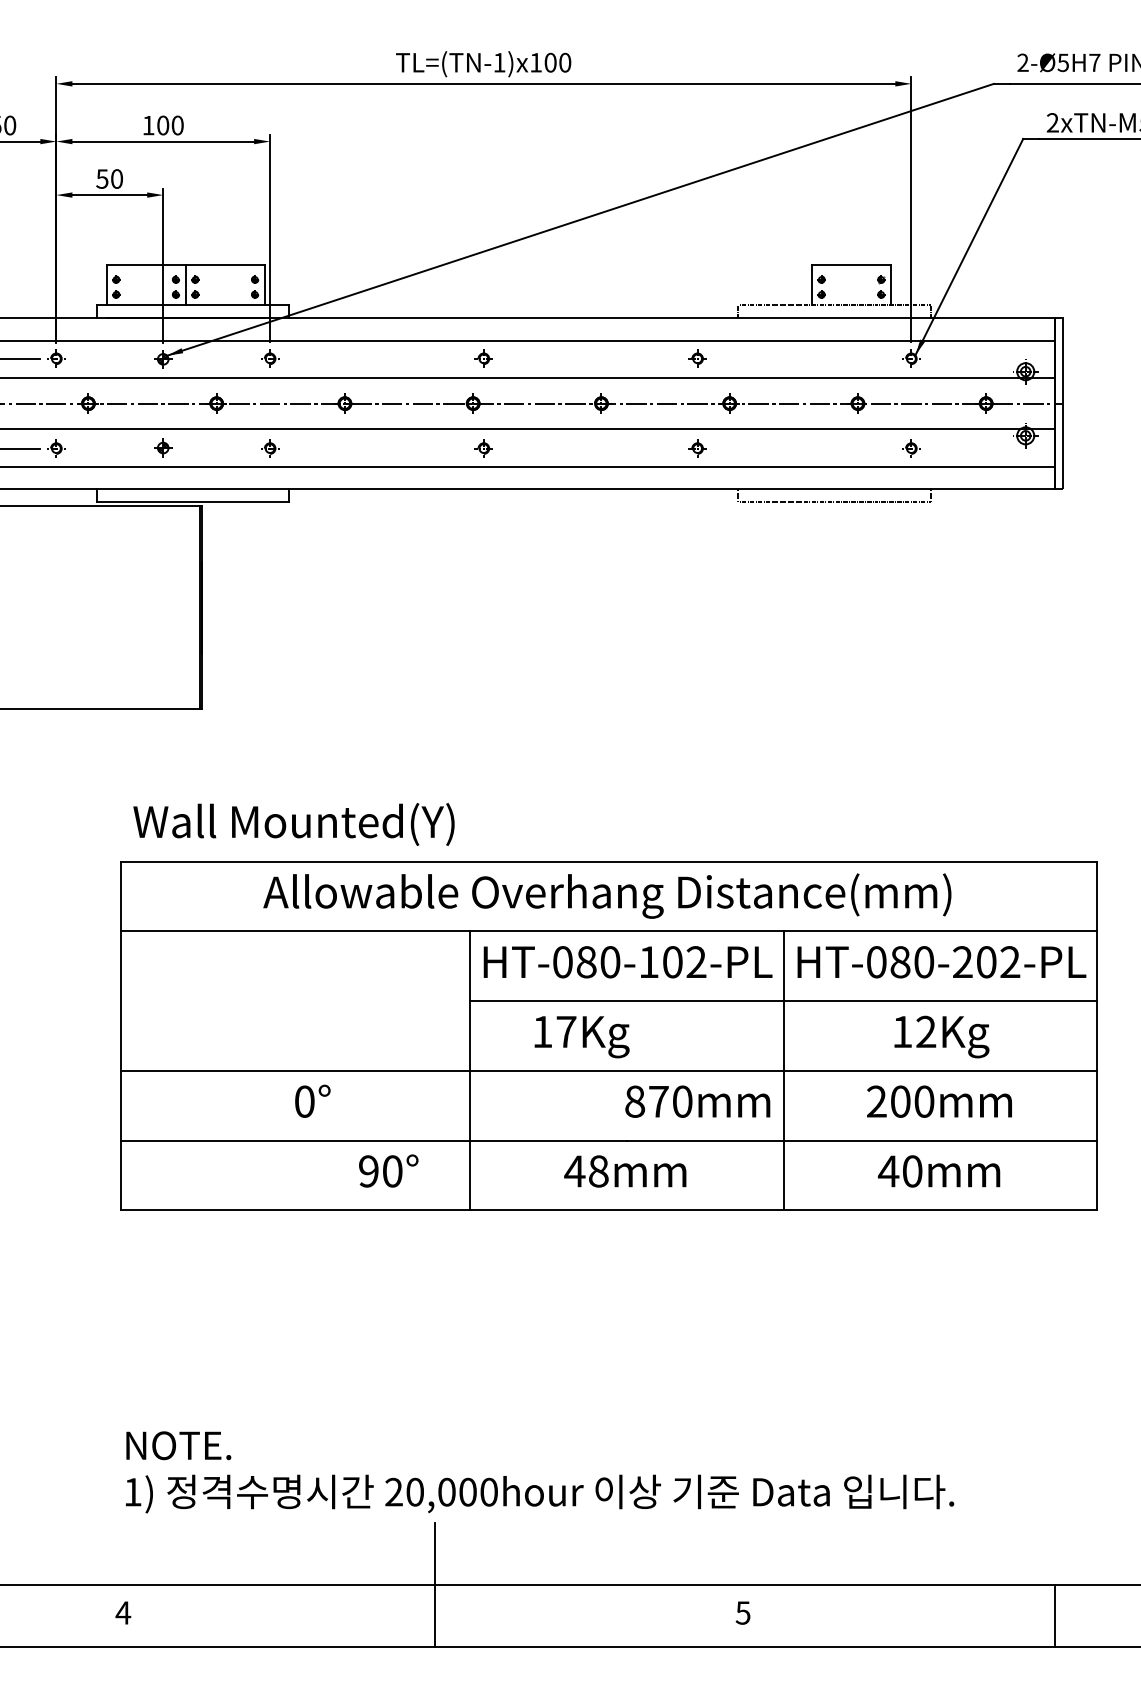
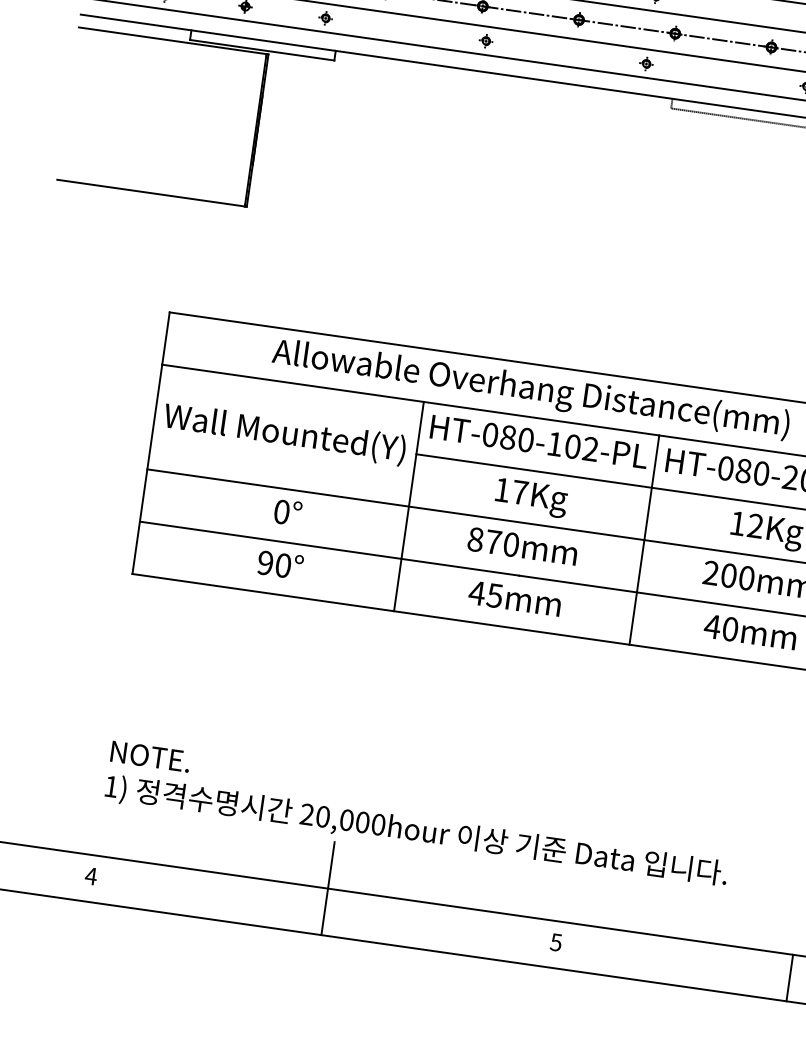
text: (293, 824) -> (284, 434), moved
text: (581, 1037) -> (530, 498), moved
text: (697, 1101) -> (522, 546), moved
text: (388, 1170) -> (280, 564), moved
text: (598, 1171) -> (494, 595), 48mm -> 45mm

